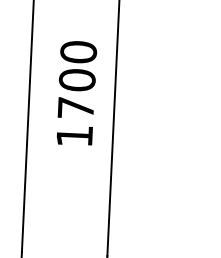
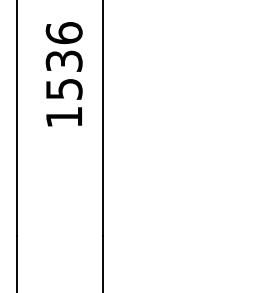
text: (76, 79) -> (63, 60), 1700 -> 1536

